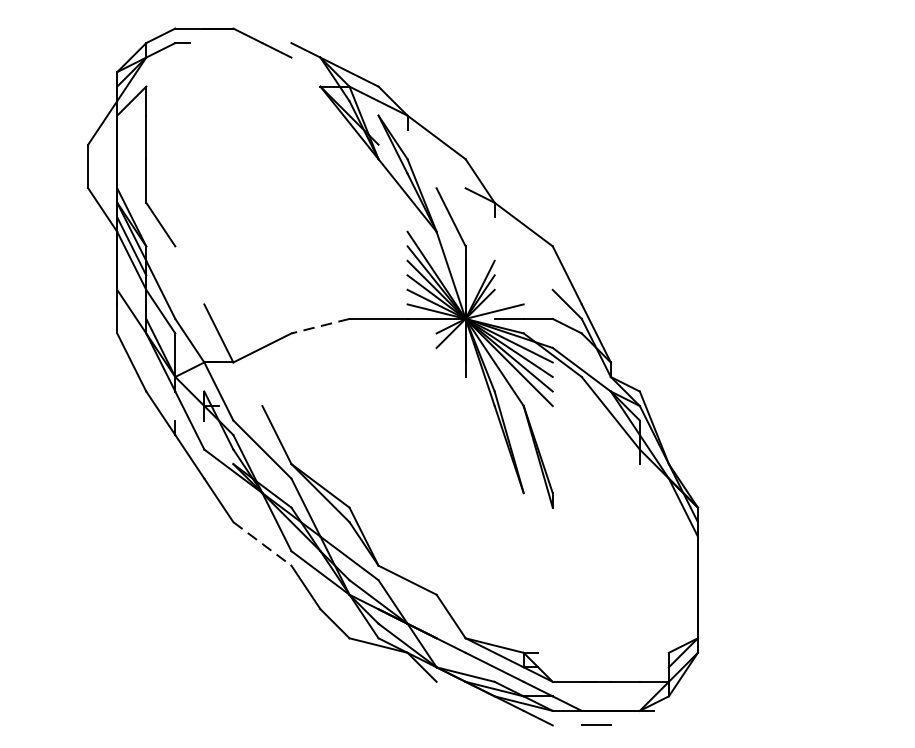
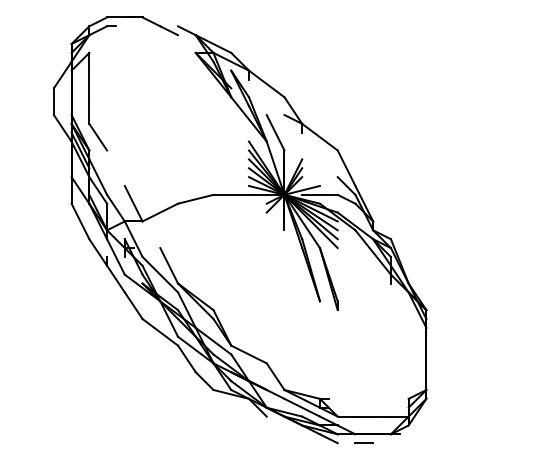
line: (320, 326) -> (195, 199), dashed -> solid
line: (262, 544) -> (160, 332), dashed -> solid

